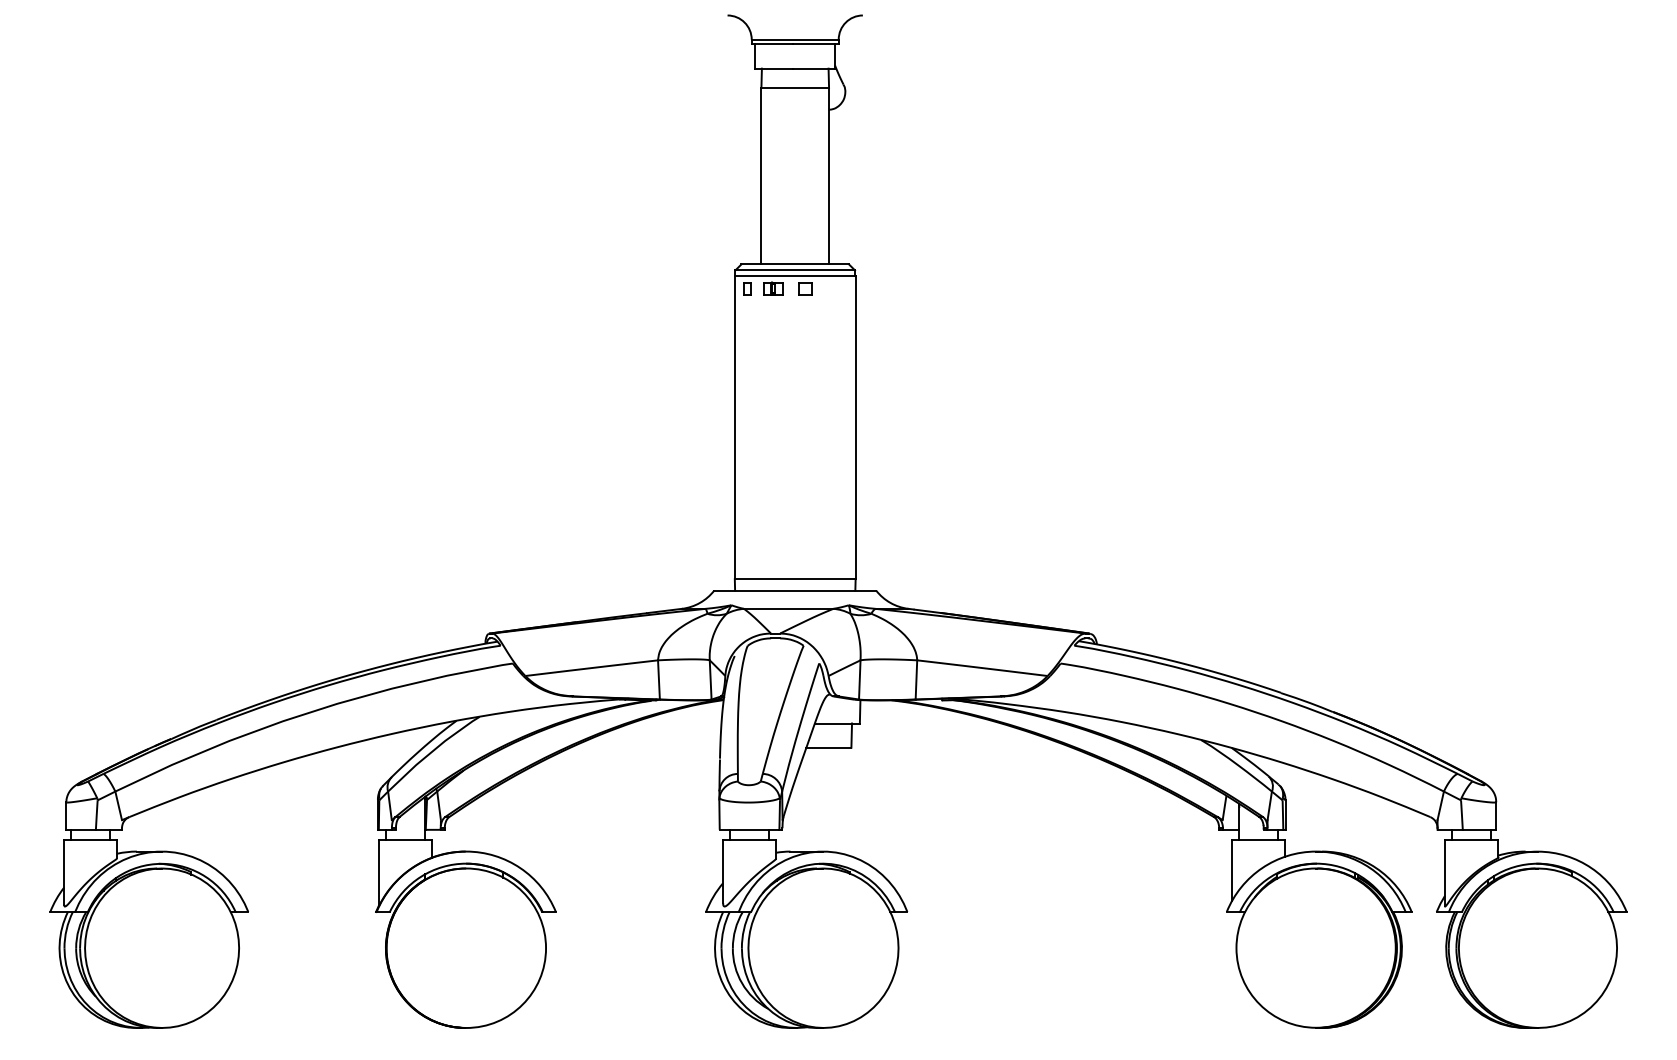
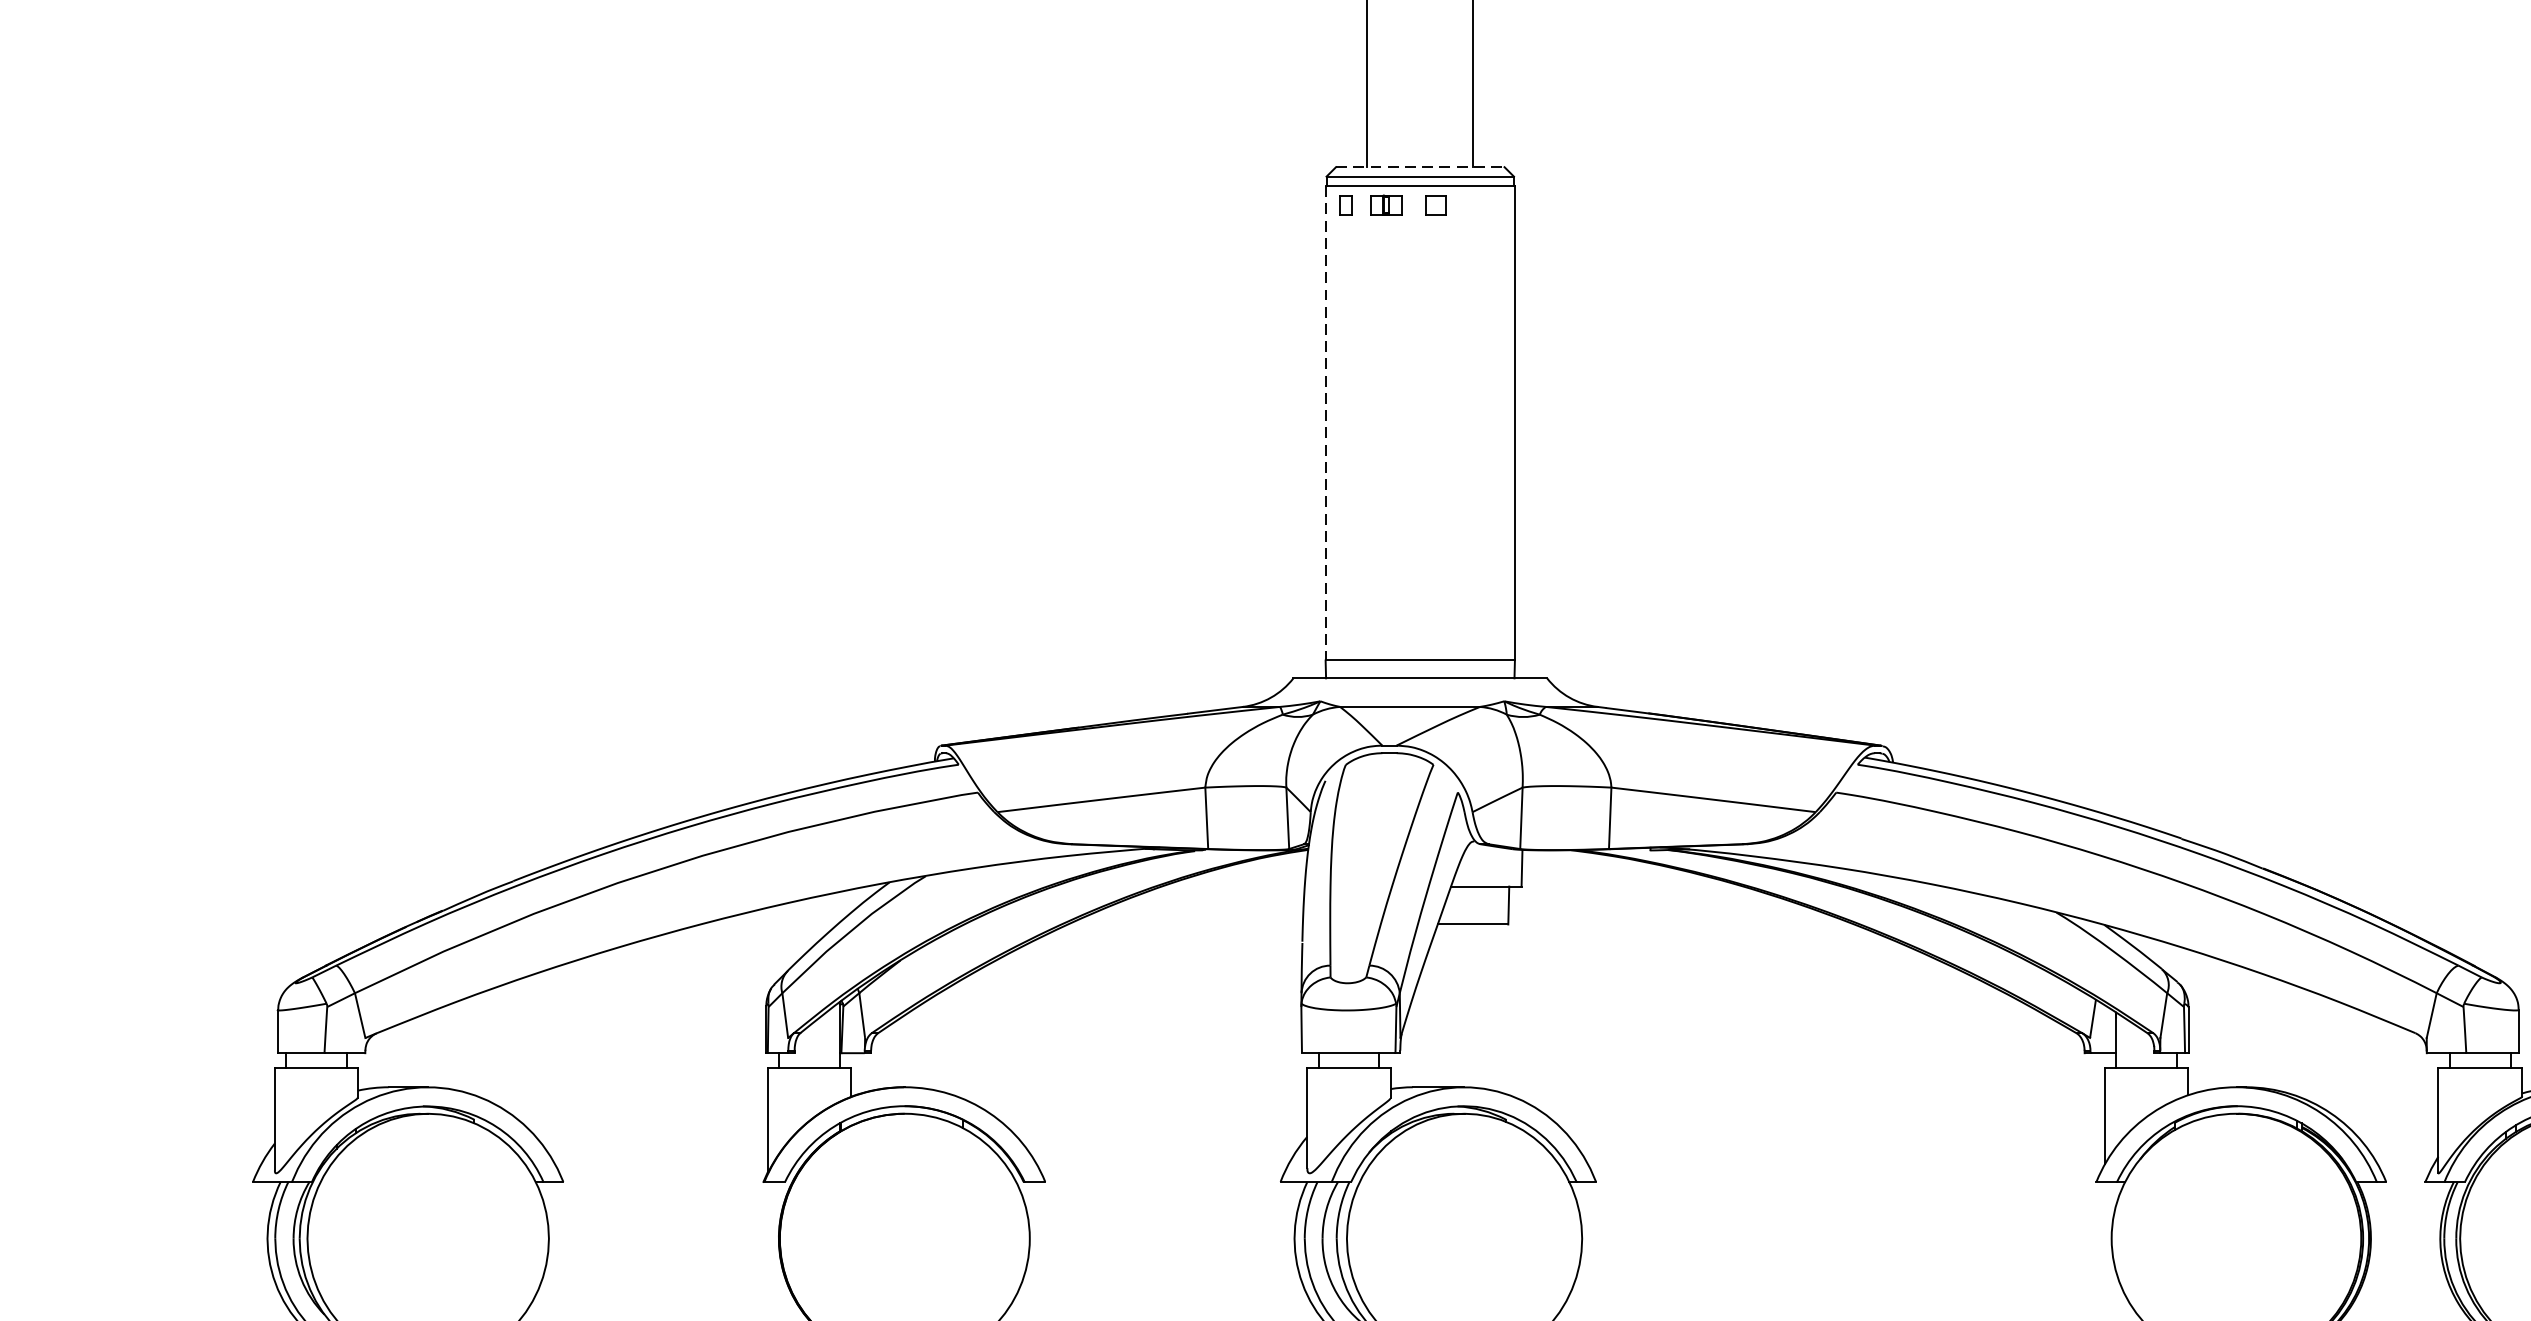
line: (795, 264) -> (1420, 167), solid -> dashed
line: (734, 428) -> (1325, 424), solid -> dashed

